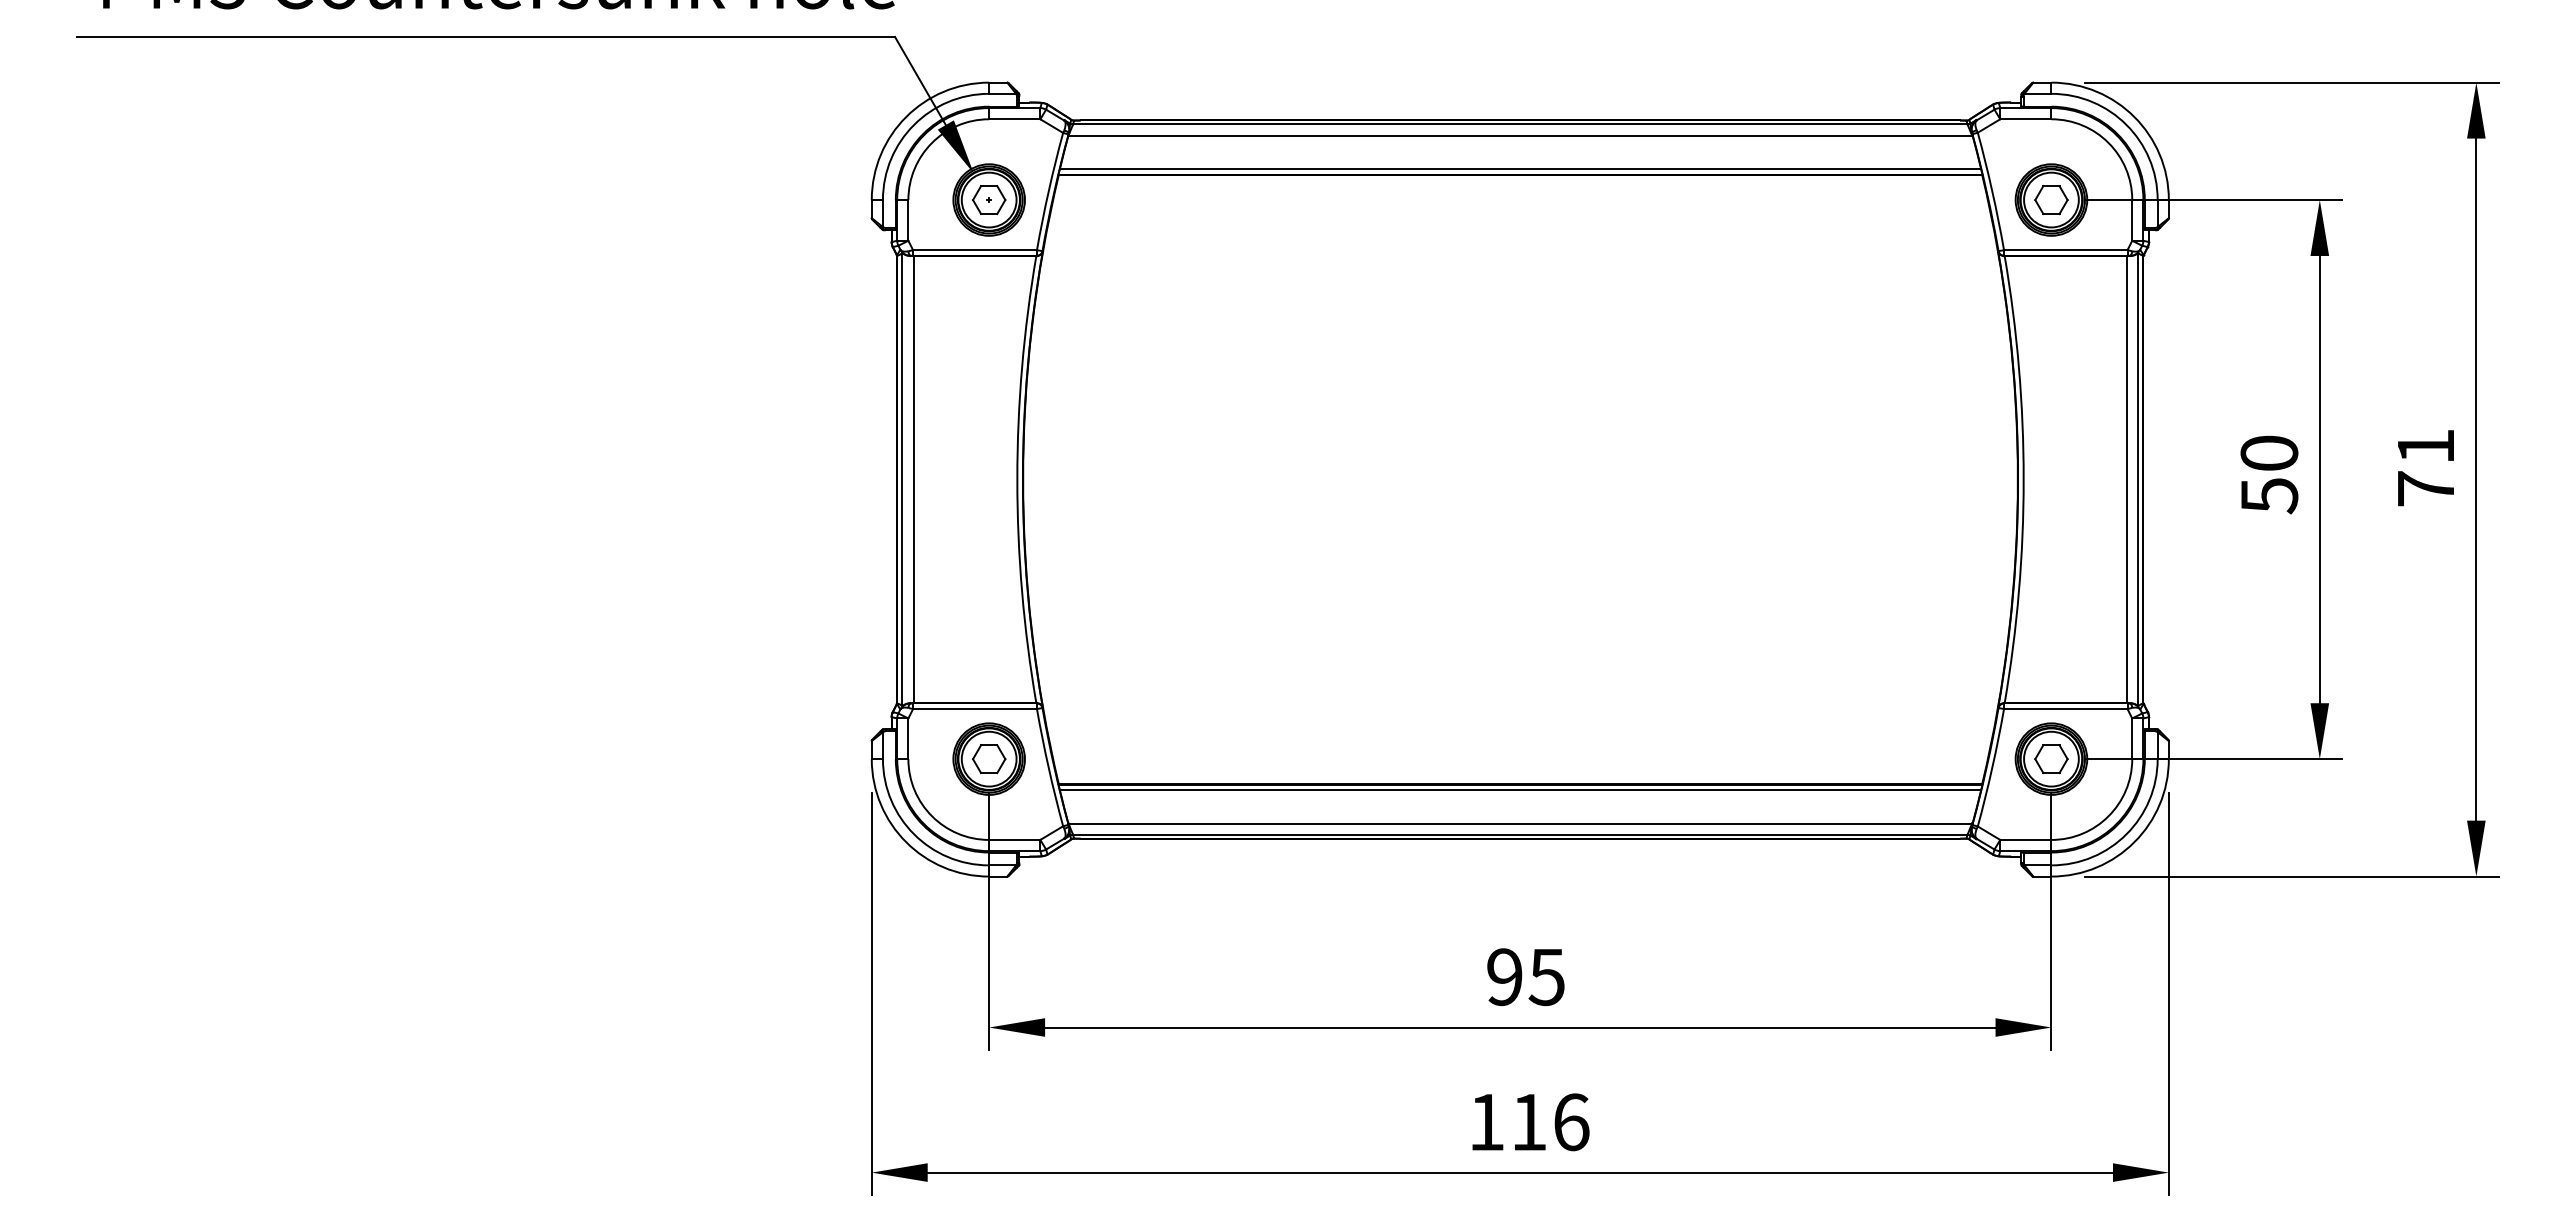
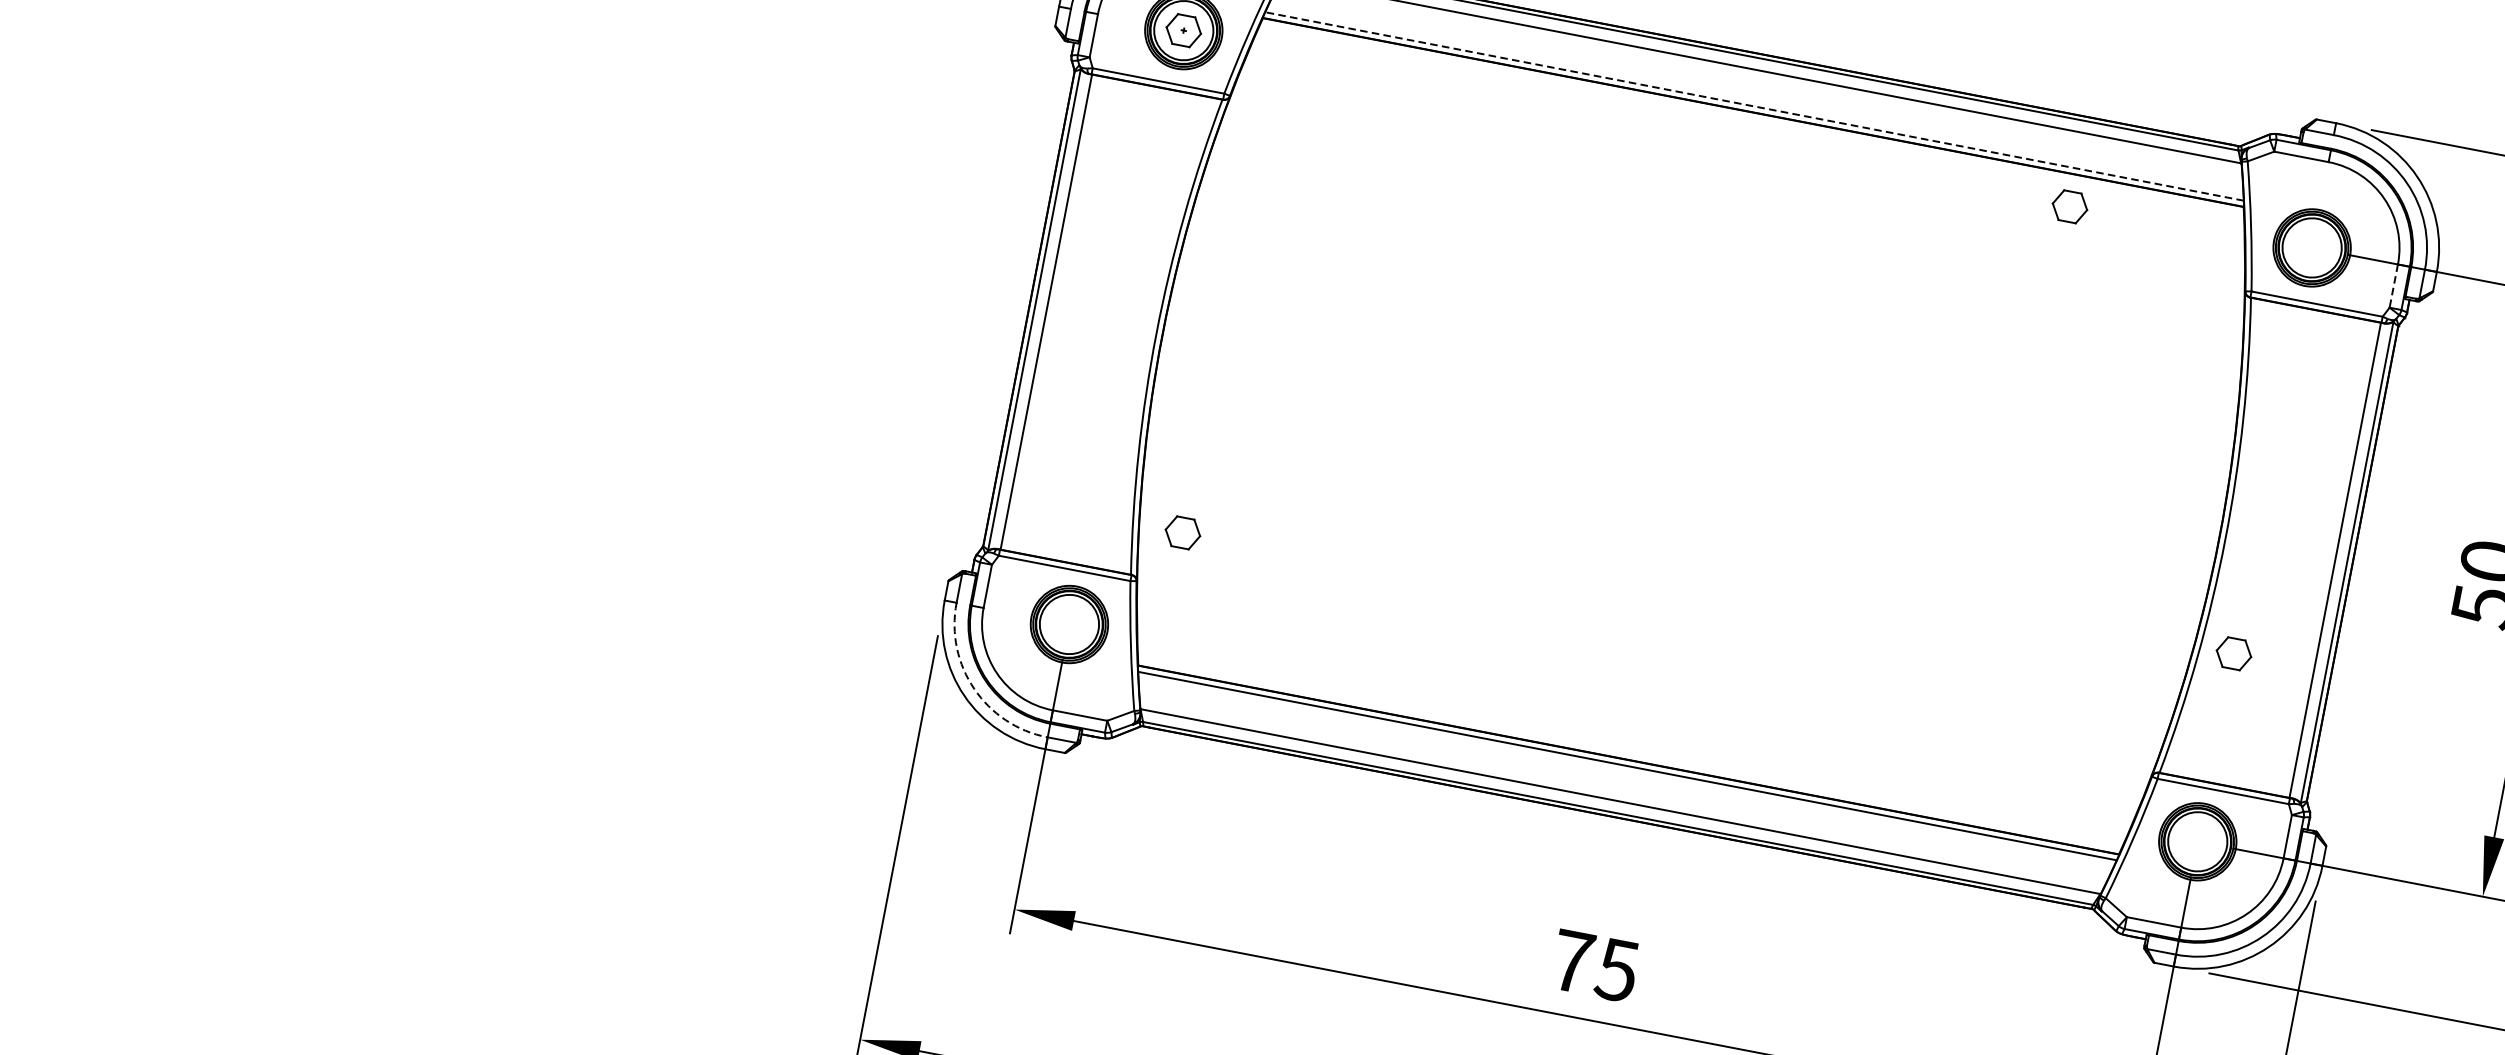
line: (1520, 169) -> (1754, 106), solid -> dashed
part: (2051, 200) -> (2069, 207), moved
line: (2132, 220) -> (2394, 286), solid -> dashed
part: (989, 759) -> (1183, 533), moved
part: (2051, 759) -> (2233, 654), moved
arc: (914, 834) -> (974, 689), solid -> dashed
text: (1504, 977) -> (1572, 961), 95 -> 75

